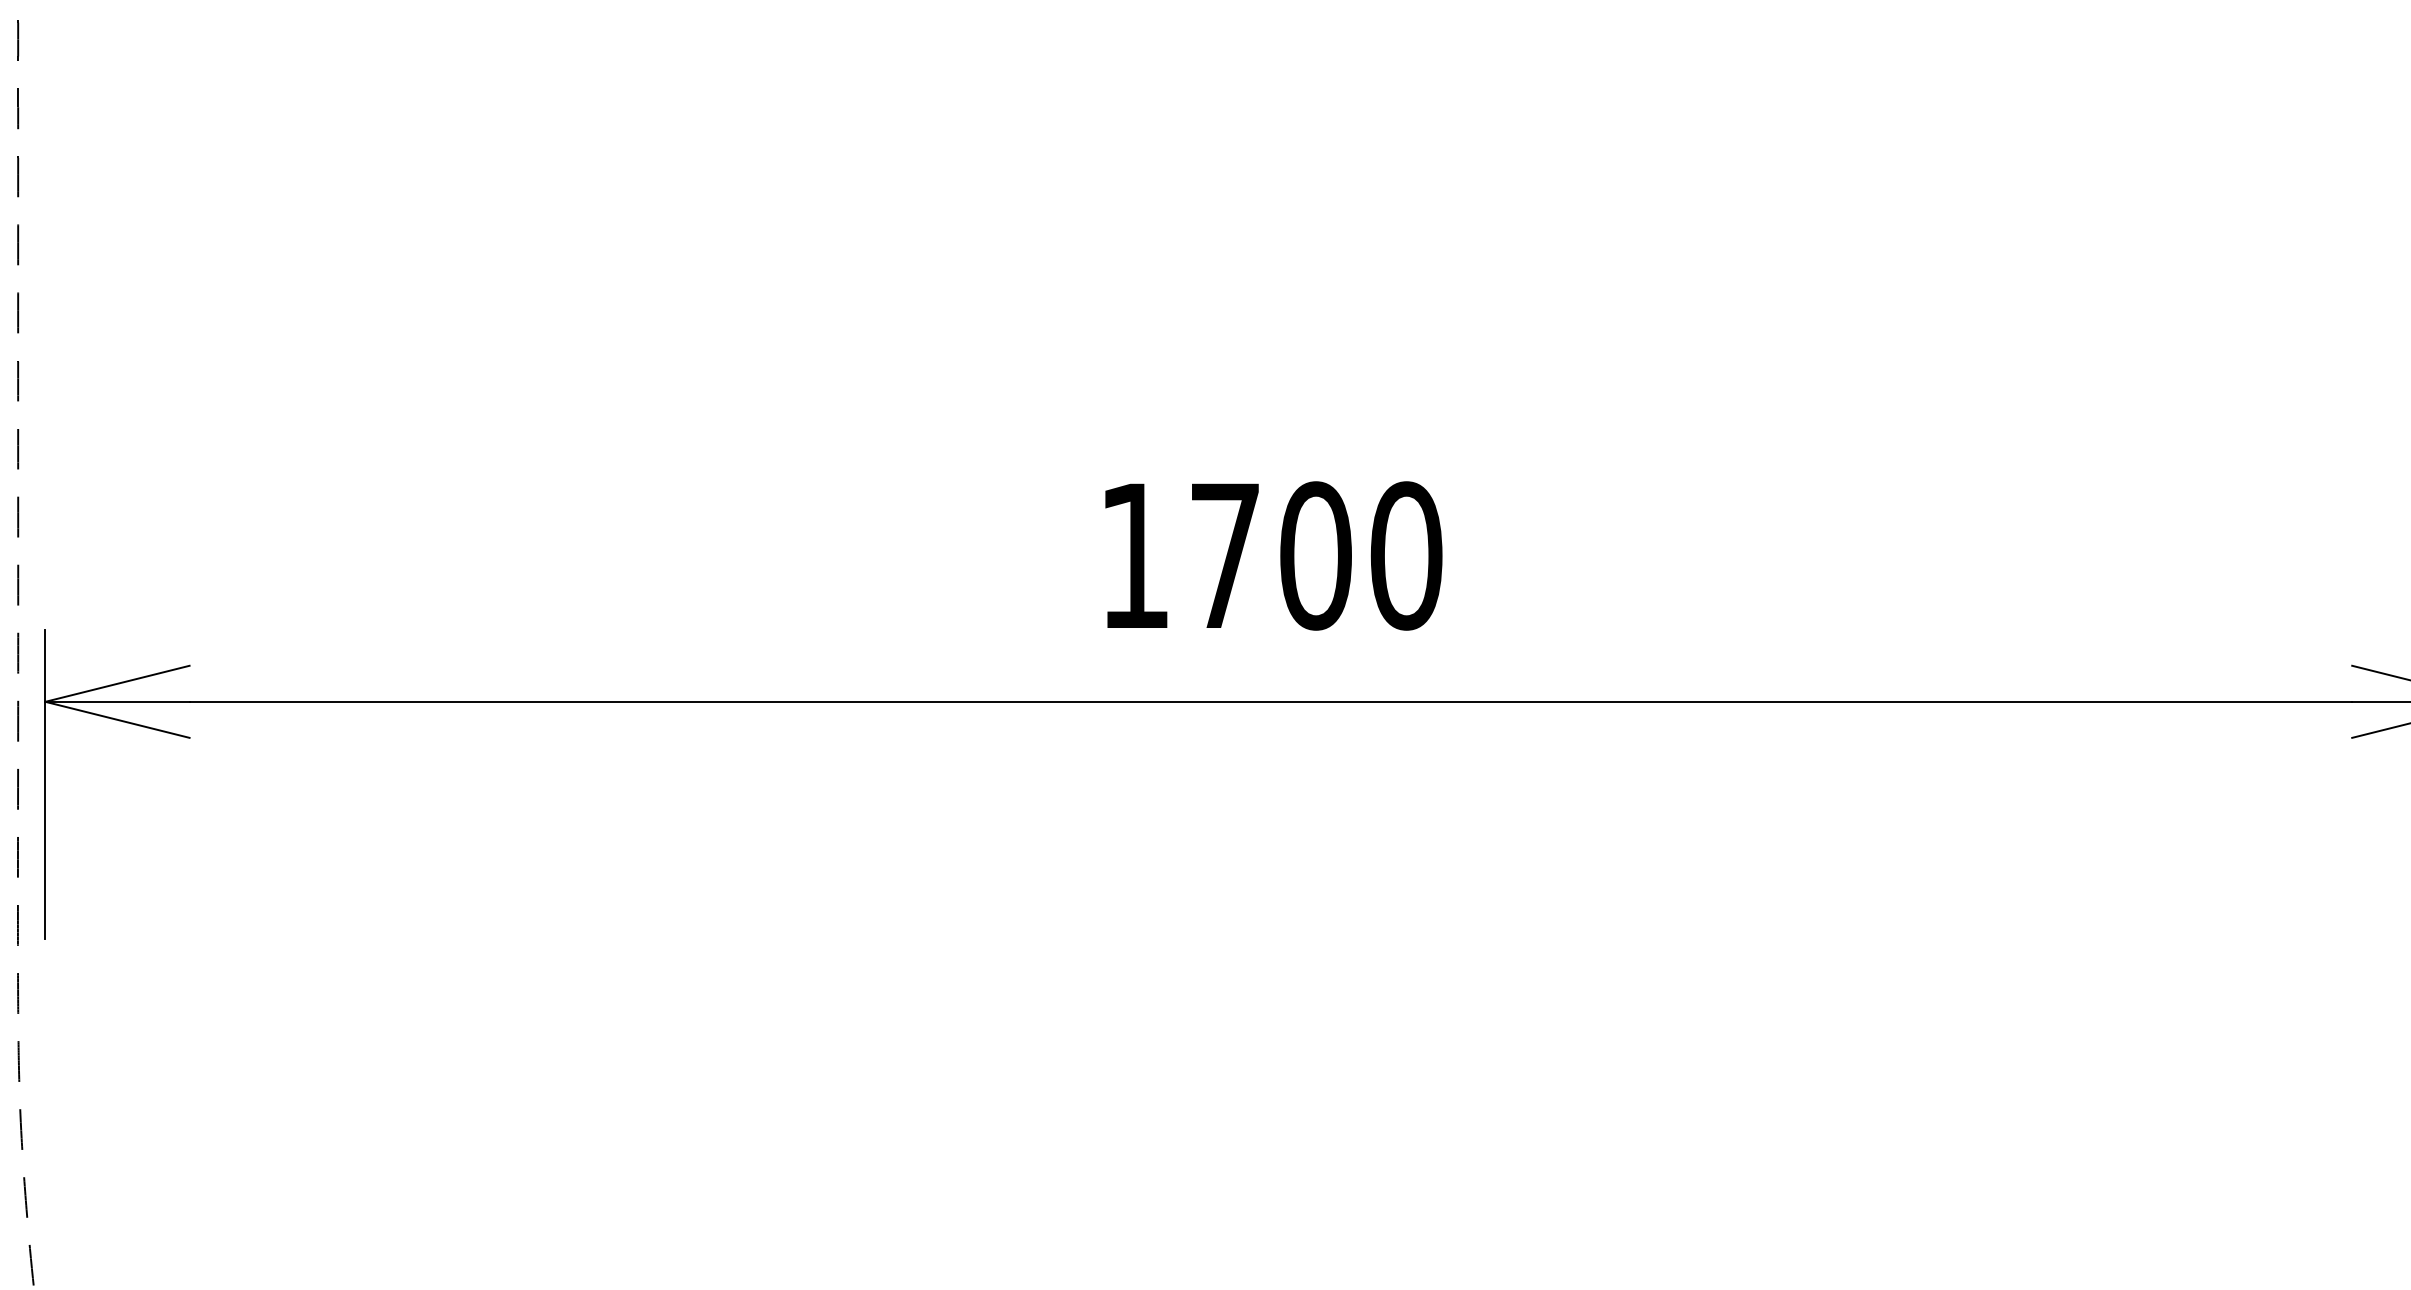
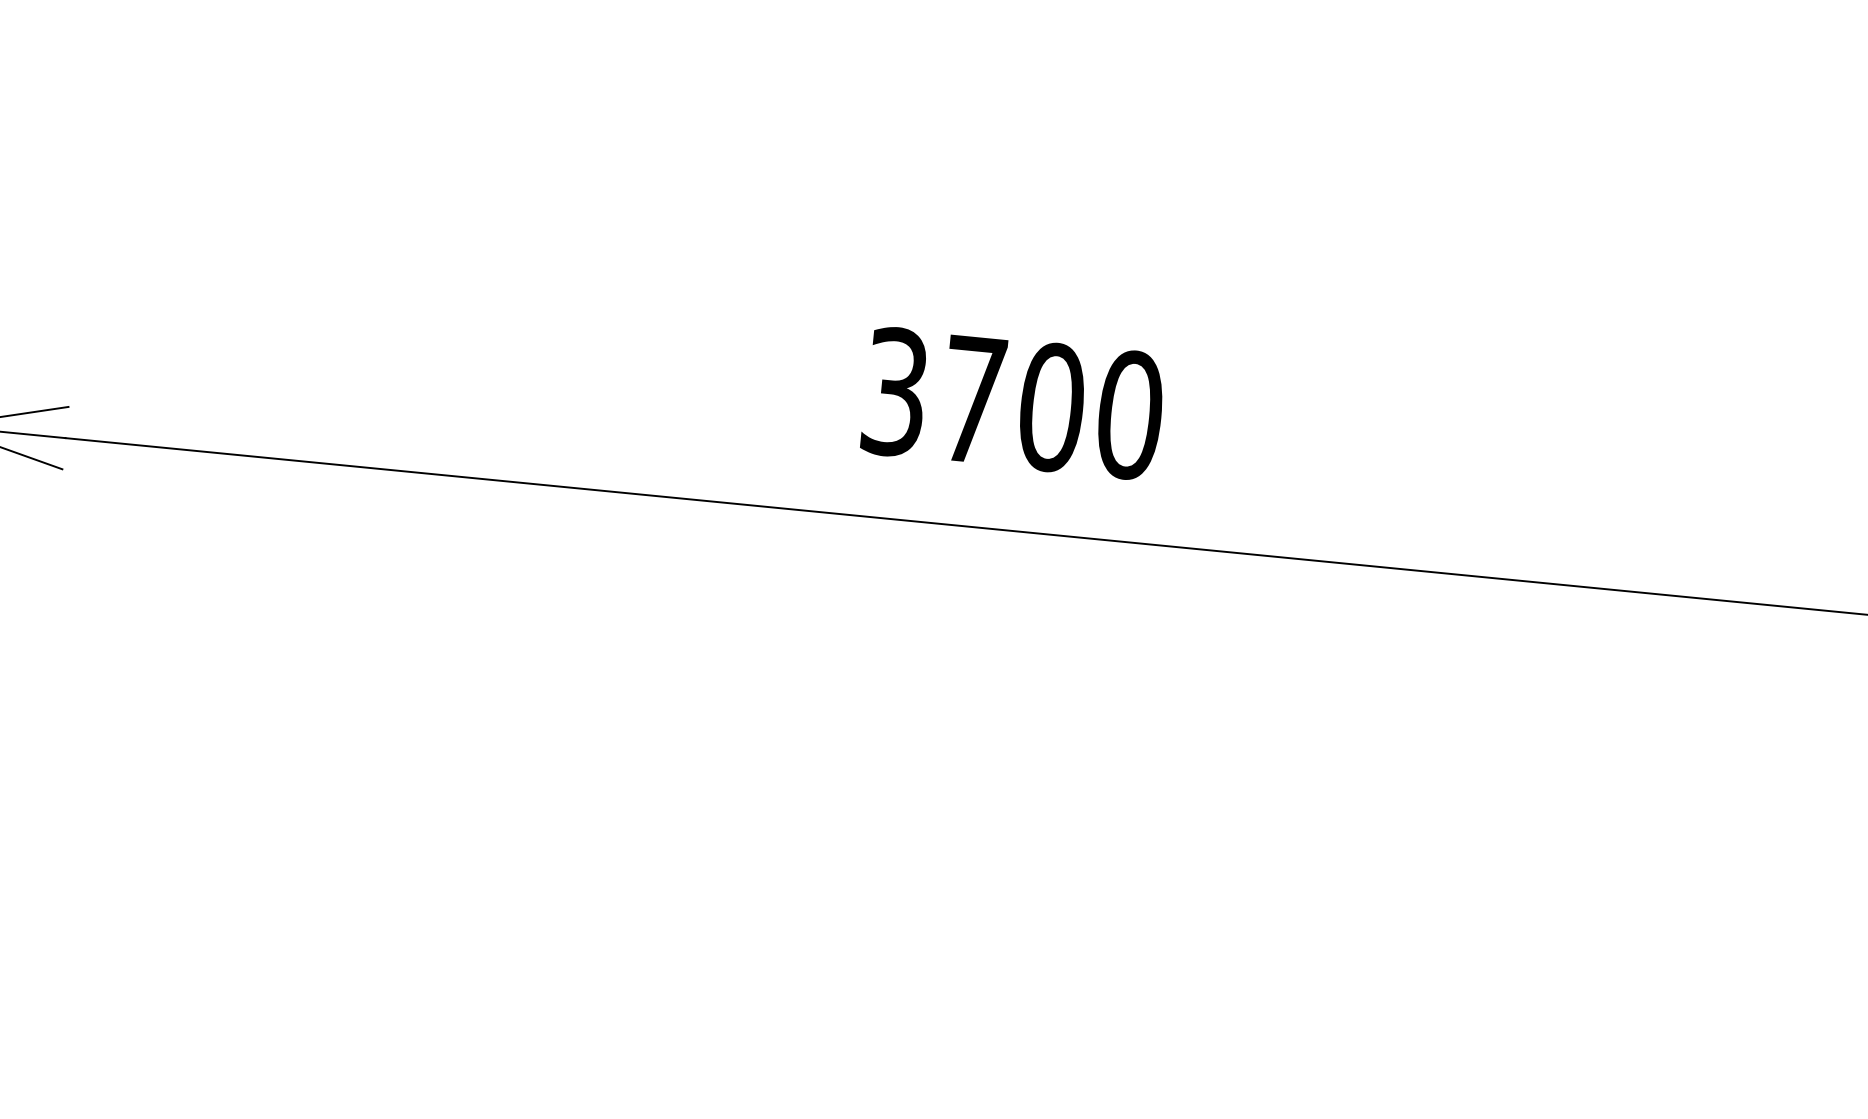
text: (1134, 555) -> (894, 391), 1700 -> 3700

